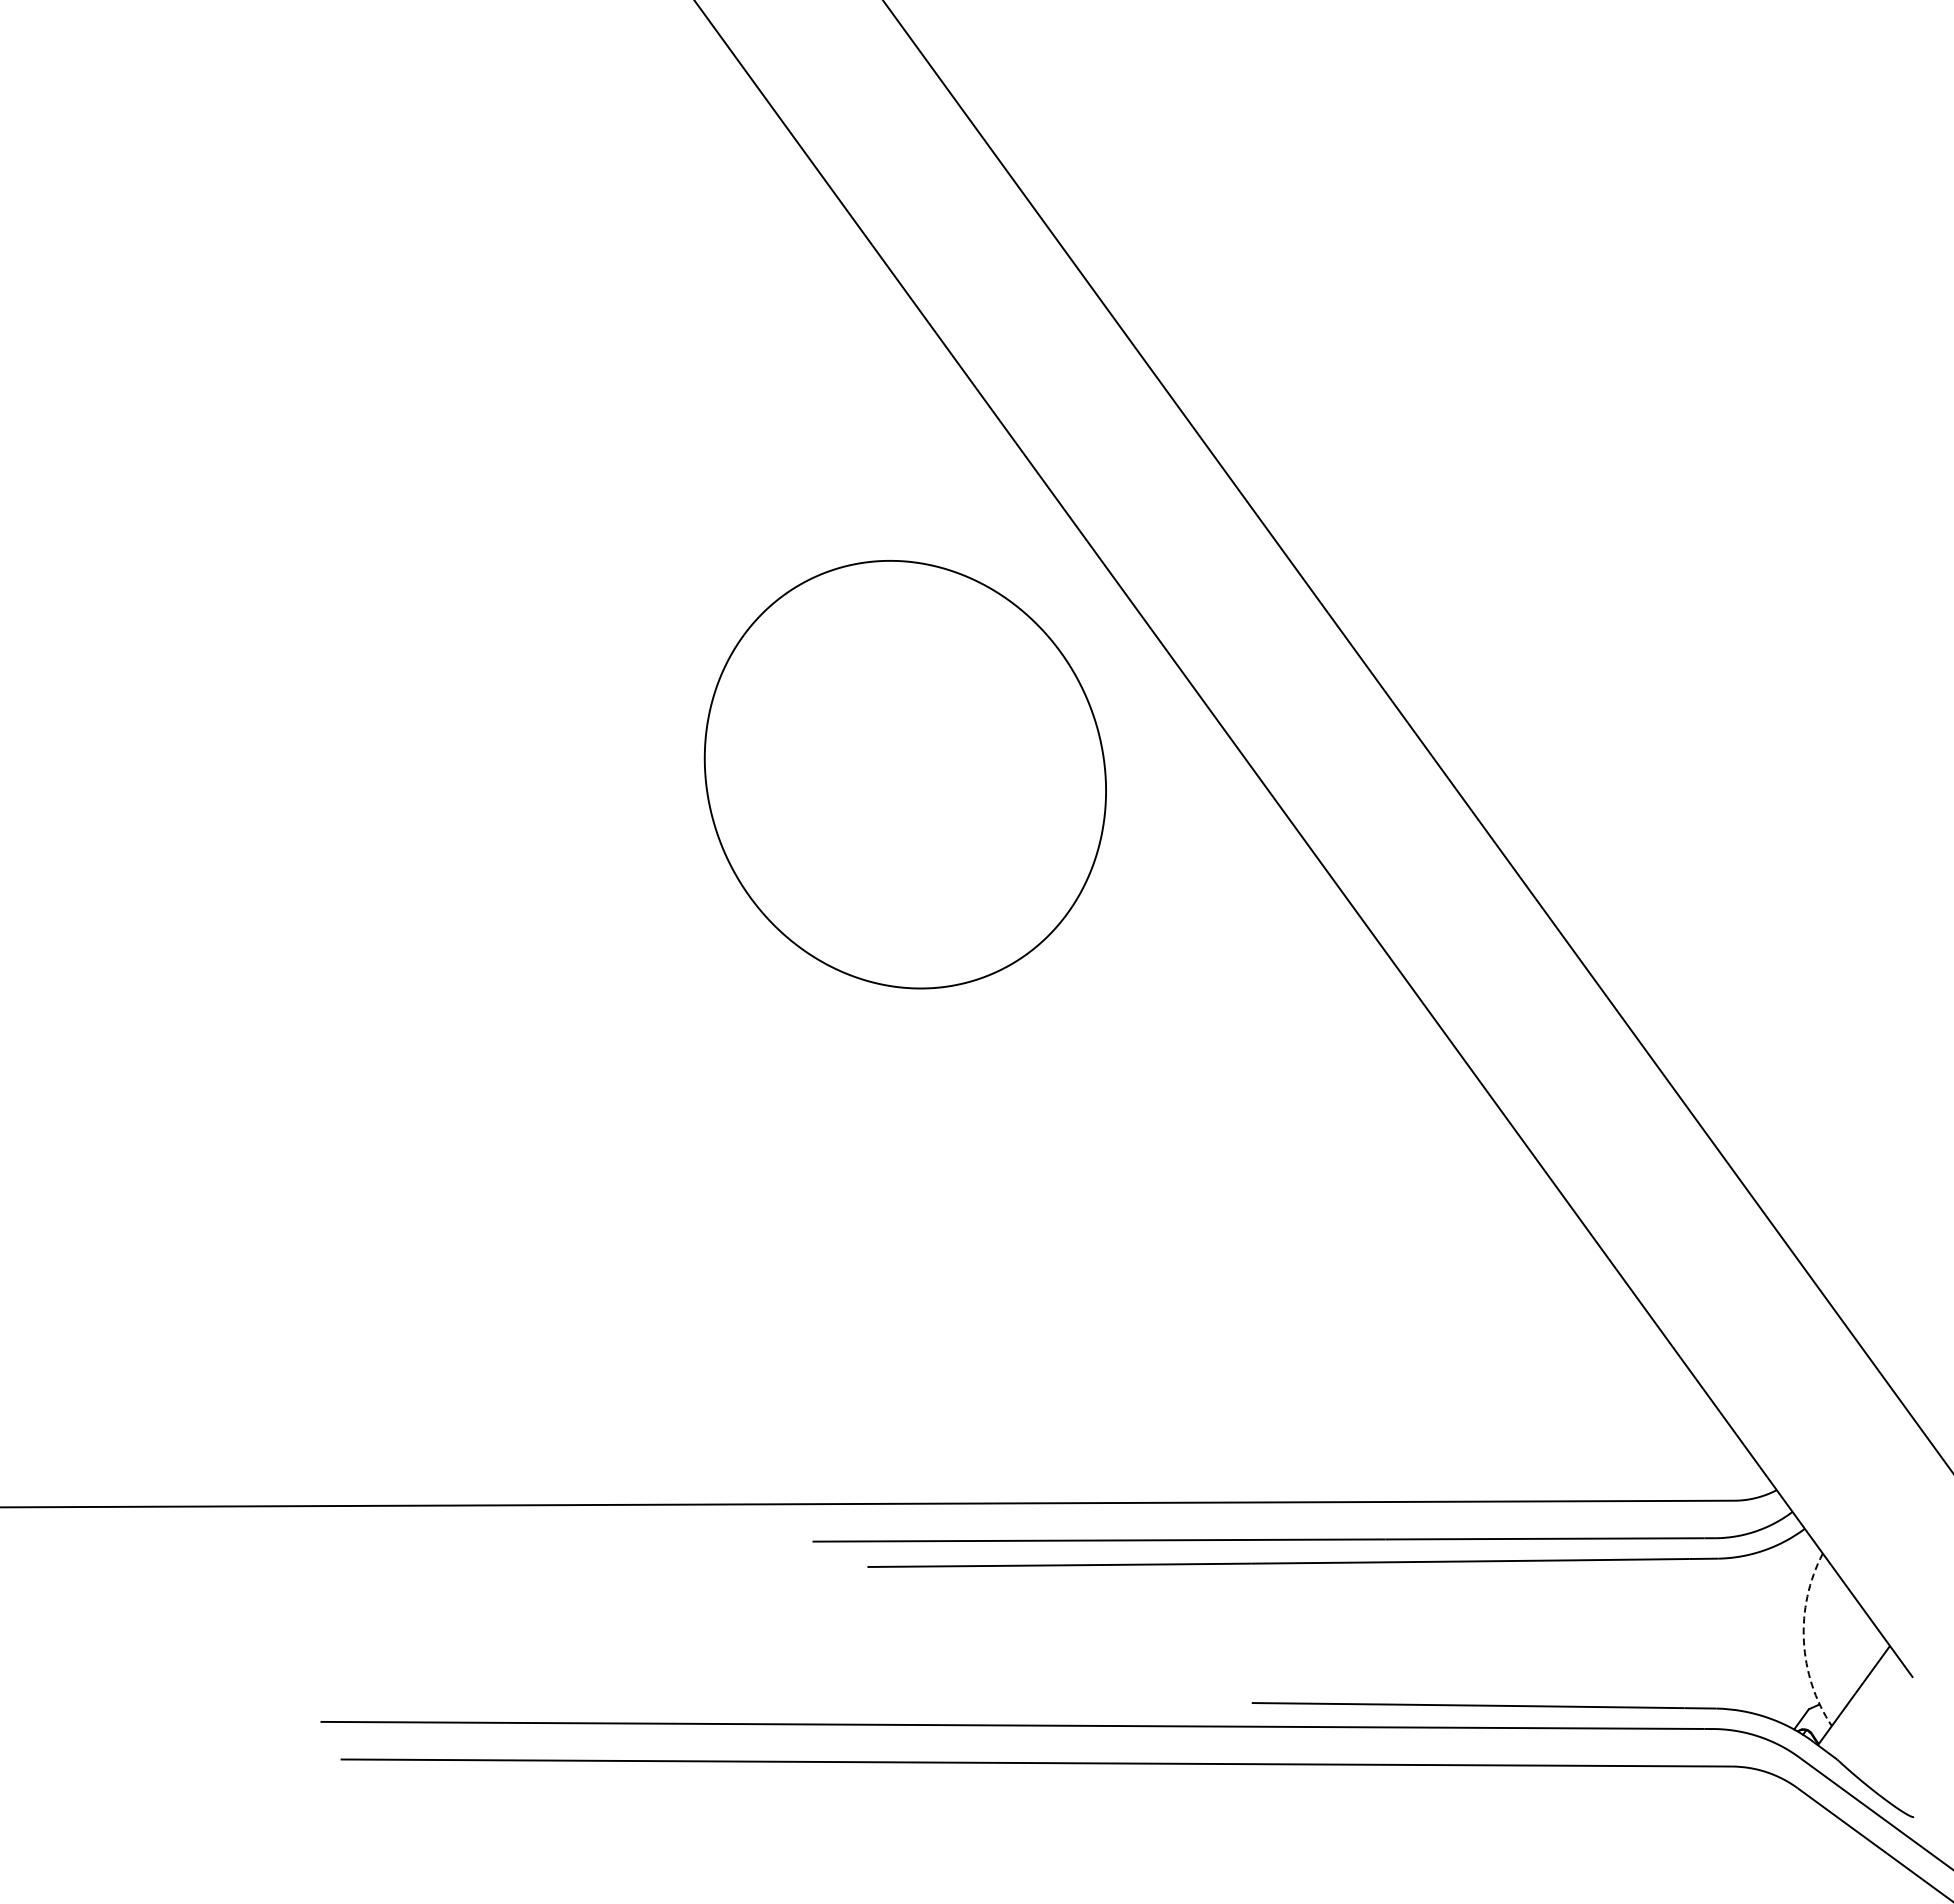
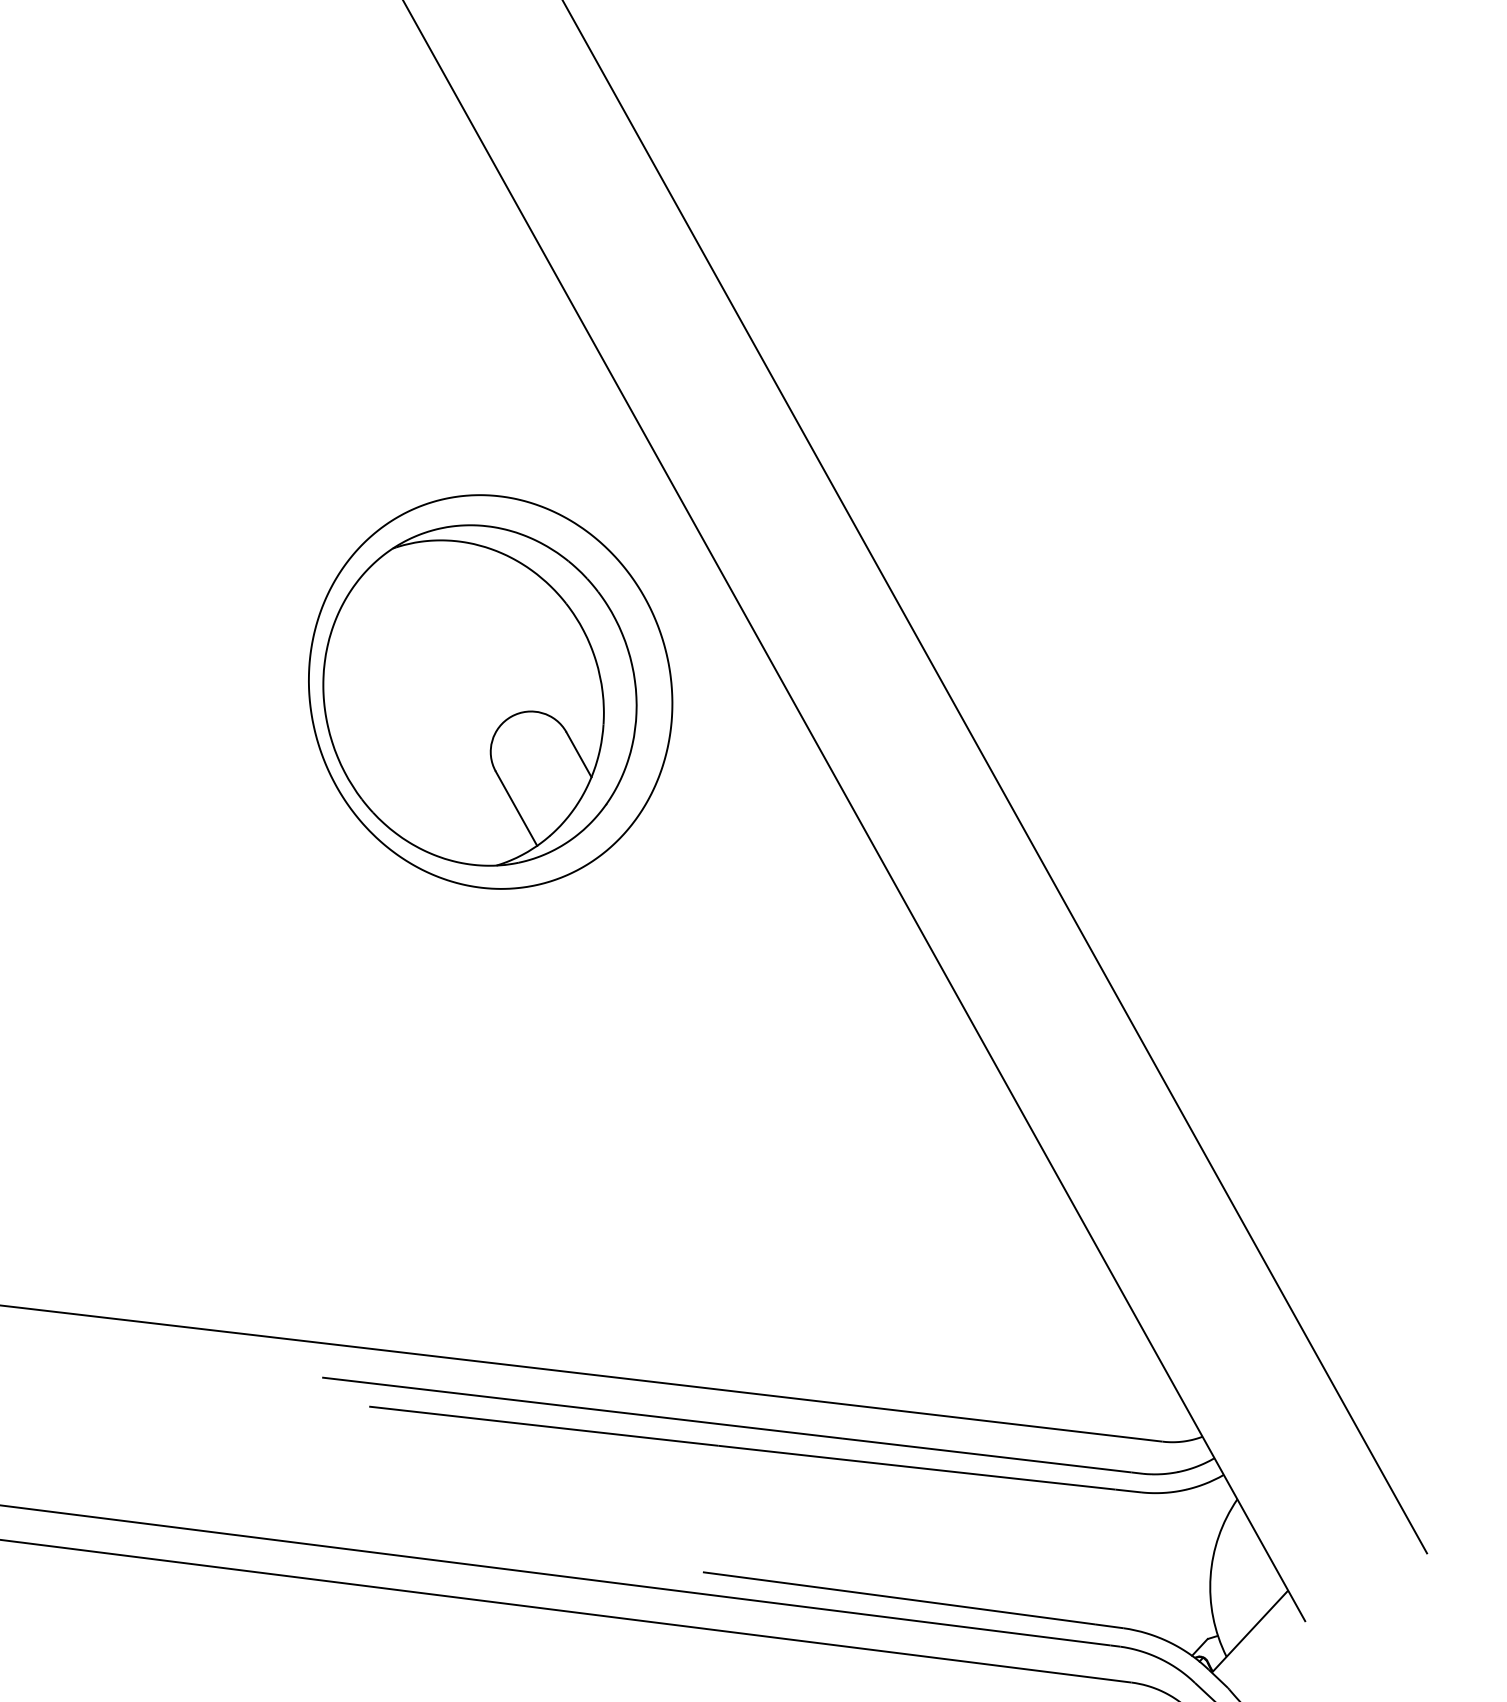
part: (894, 779) -> (480, 695), added
arc: (1803, 1641) -> (1210, 1576), dashed -> solid

